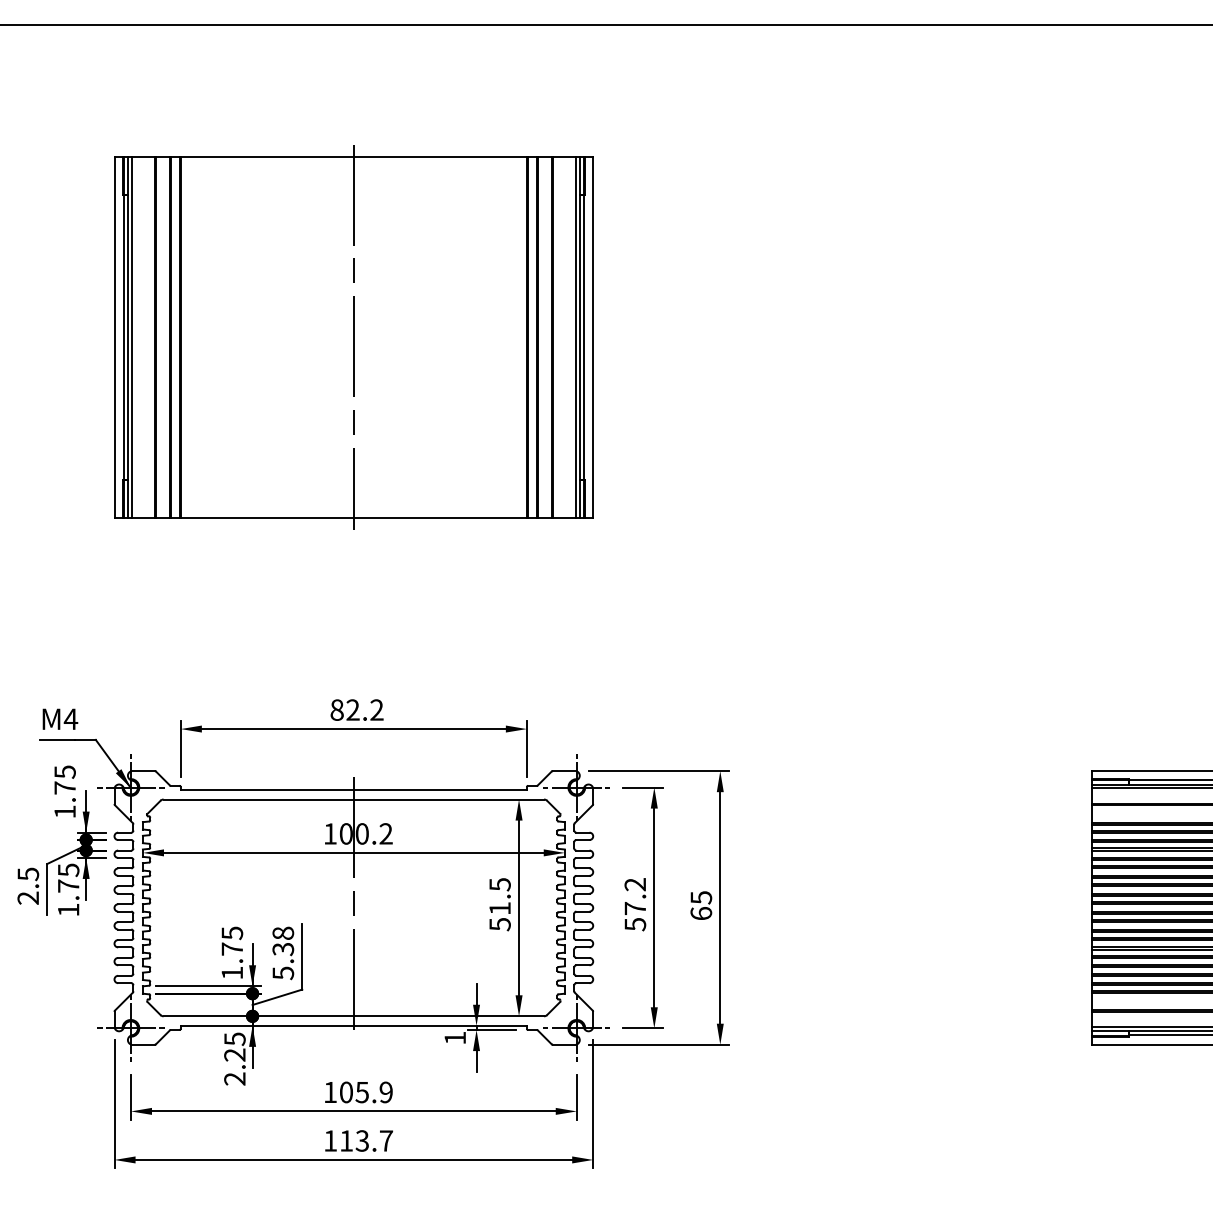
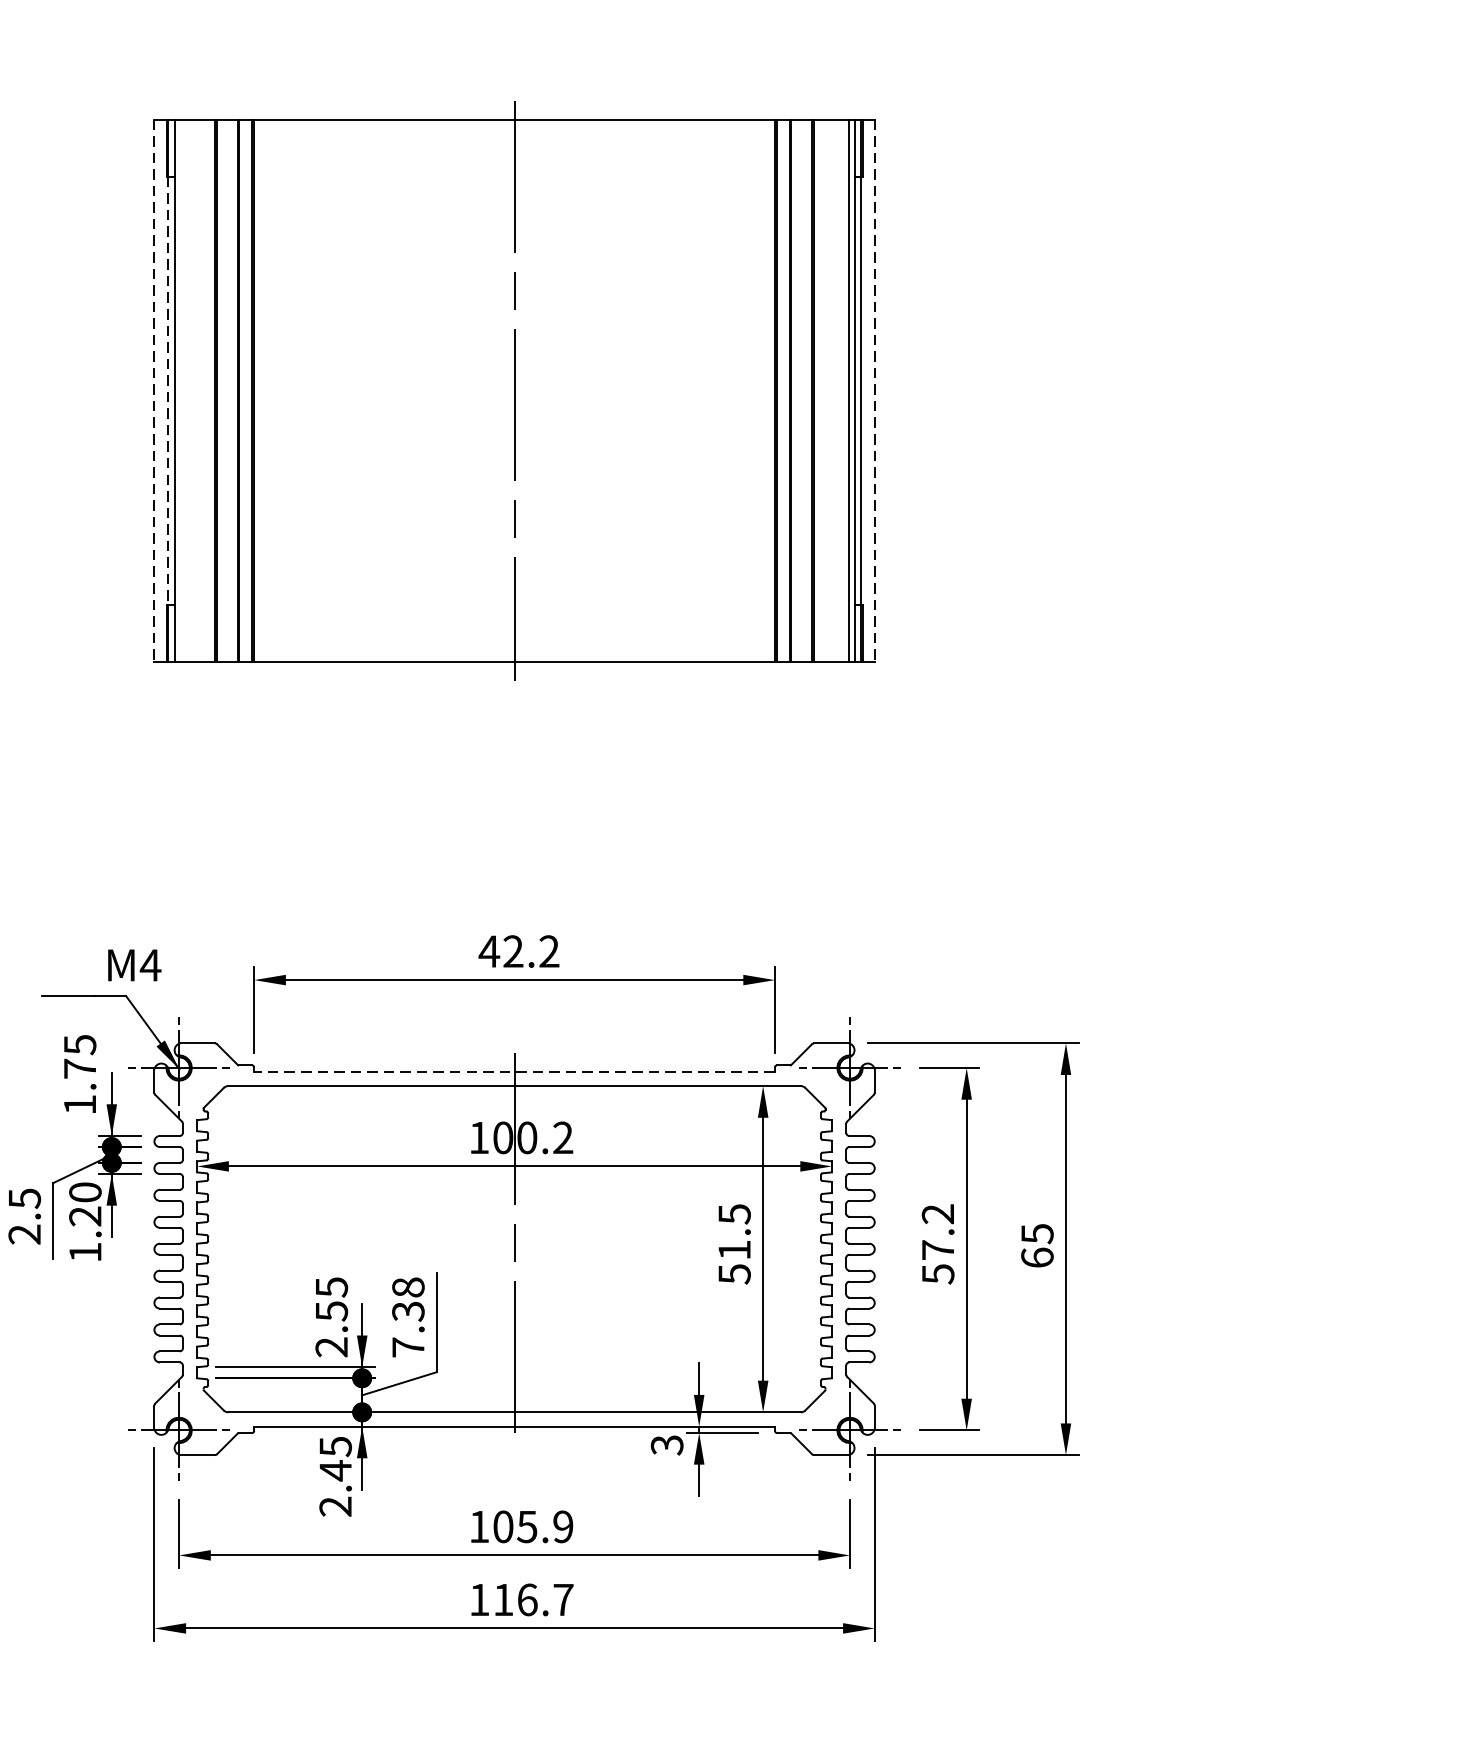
line: (114, 337) -> (154, 390), solid -> dashed
line: (123, 337) -> (167, 390), solid -> dashed
line: (131, 337) -> (180, 390), removed
line: (593, 337) -> (875, 390), solid -> dashed
text: (336, 709) -> (488, 950), 82.2 -> 42.2
text: (60, 718) -> (134, 964), moved
line: (353, 790) -> (514, 1072), solid -> dashed
text: (68, 877) -> (85, 1203), 1.75 -> 1.20
text: (232, 960) -> (331, 1328), 1.75 -> 2.55
text: (283, 973) -> (408, 1347), 5.38 -> 7.38
text: (455, 1037) -> (667, 1444), 1 -> 3
text: (234, 1055) -> (334, 1471), 2.25 -> 2.45
text: (362, 1140) -> (527, 1599), 113.7 -> 116.7

